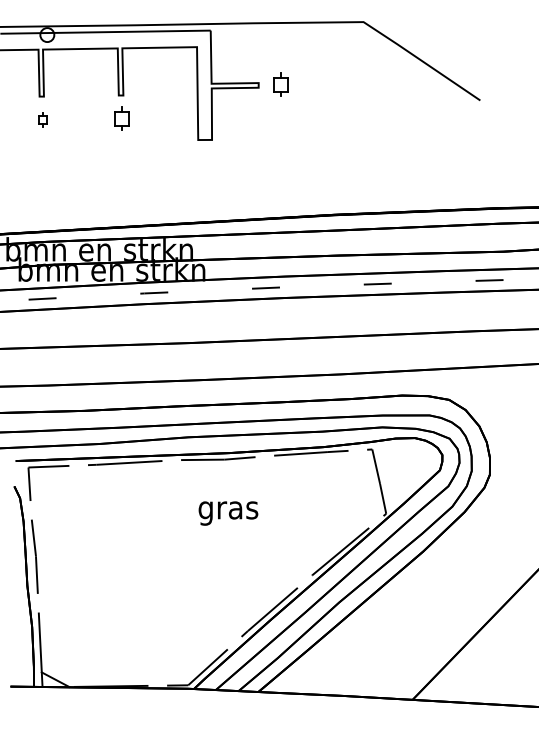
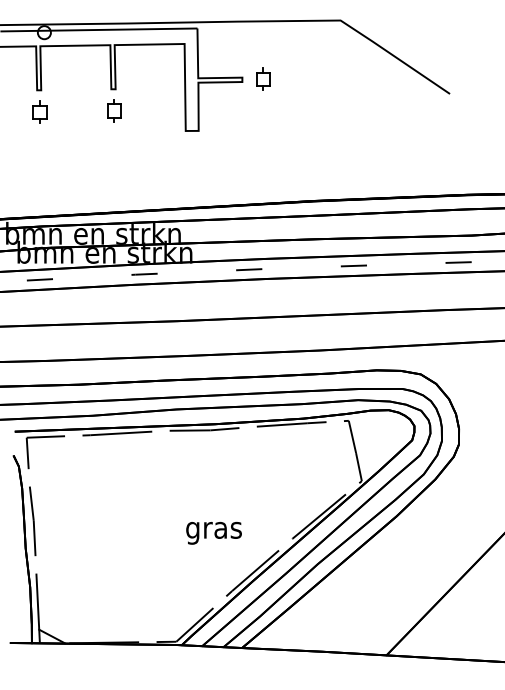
part: (42, 119) -> (39, 111), size x1.67
text: (228, 513) -> (214, 533), moved

